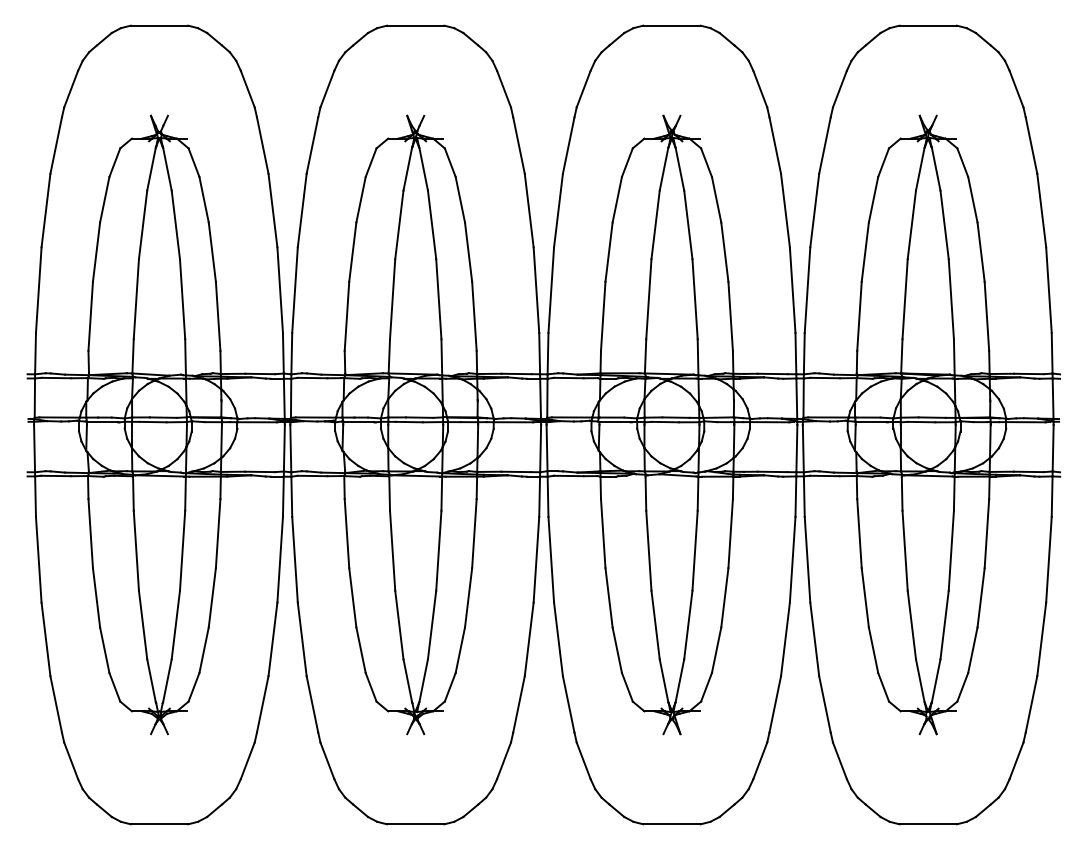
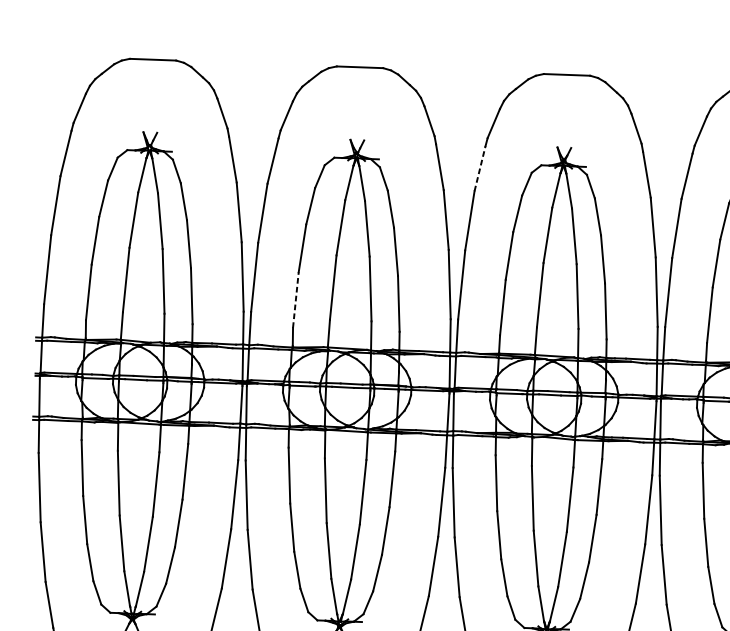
line: (568, 145) -> (479, 168), solid -> dashed
line: (346, 316) -> (295, 300), solid -> dashed

